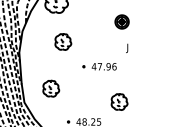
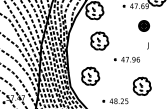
part: (62, 41) -> (99, 40), size x1.43
part: (50, 87) -> (90, 75), size x1.43
part: (118, 101) -> (141, 85), size x1.43

